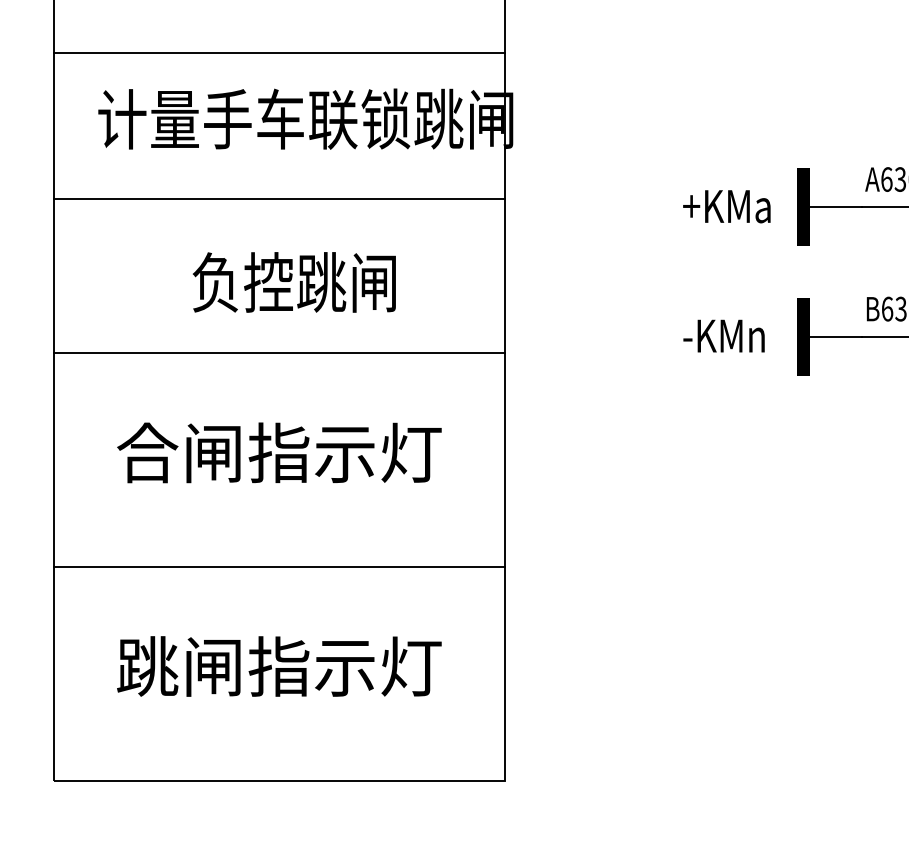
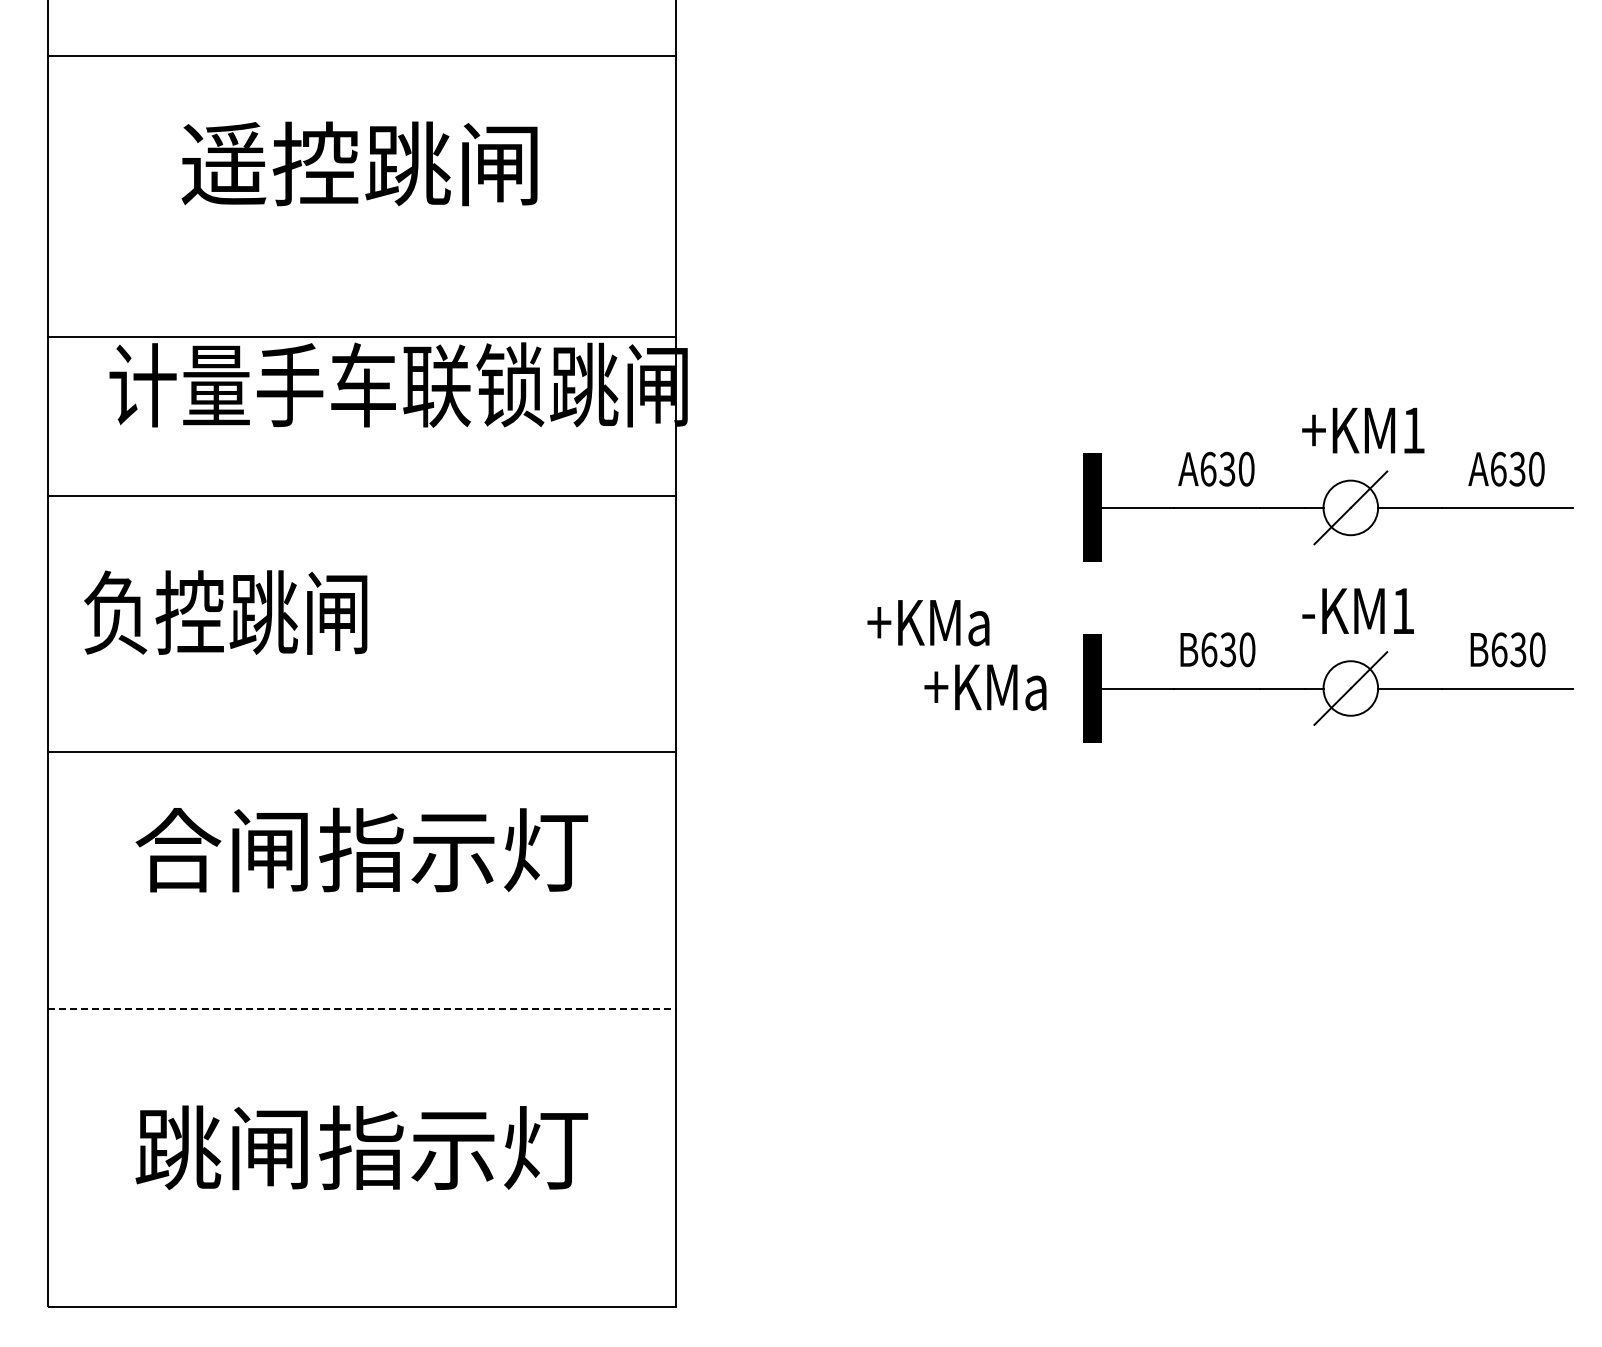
line: (279, 52) -> (361, 337), moved
text: (726, 207) -> (928, 623), moved
text: (294, 282) -> (225, 612), moved
text: (726, 336) -> (985, 687), -KMn -> +KMa
line: (279, 353) -> (361, 752), moved
line: (279, 566) -> (361, 1008), solid -> dashed

